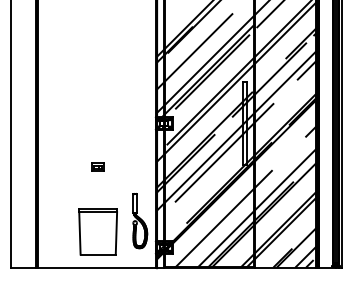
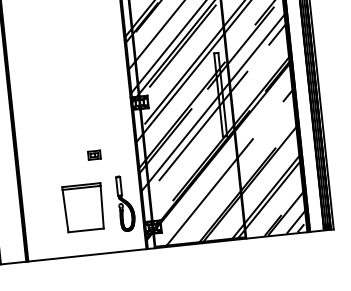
part: (97, 166) -> (93, 154), moved
line: (256, 207) -> (241, 177), removed
part: (97, 231) -> (82, 207), moved

